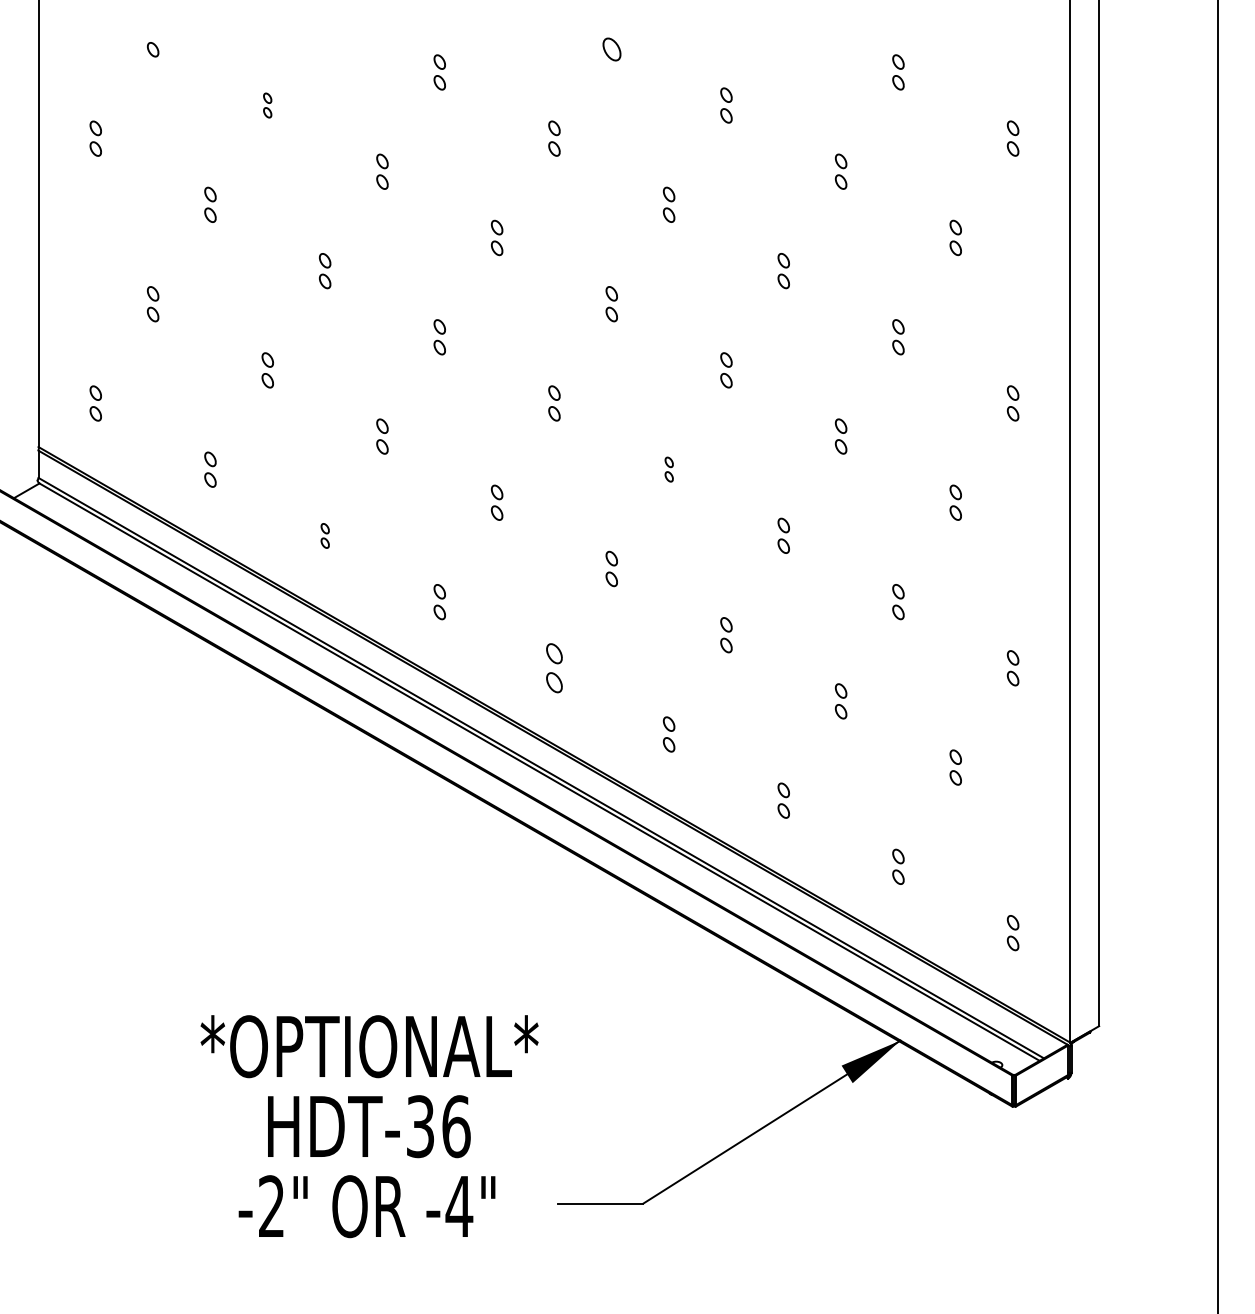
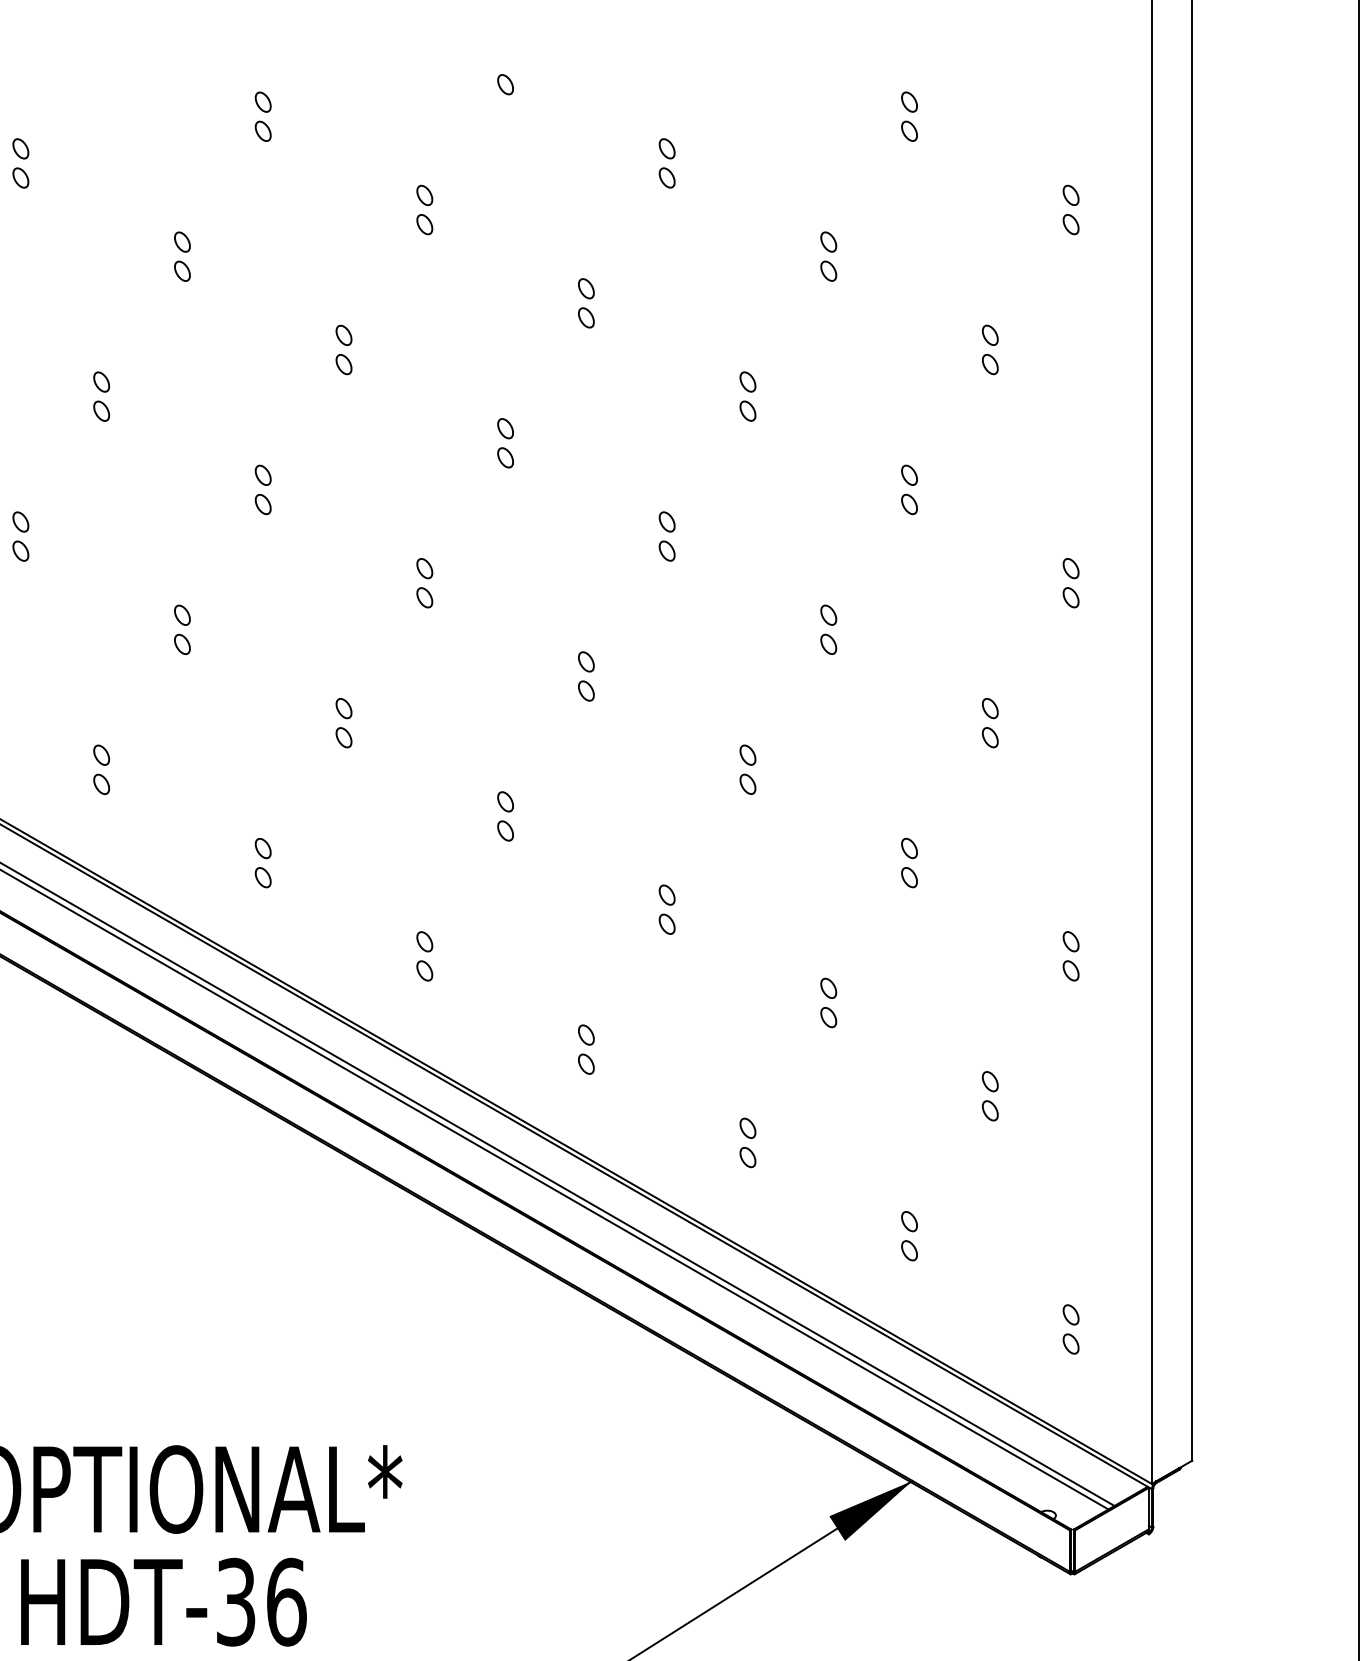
part: (611, 49) -> (505, 84), size x0.62
part: (267, 105) -> (20, 163), size x1.43
part: (669, 469) -> (586, 676), size x1.43
part: (325, 535) -> (102, 769), size x1.43
part: (554, 668) -> (424, 956), size x0.71

